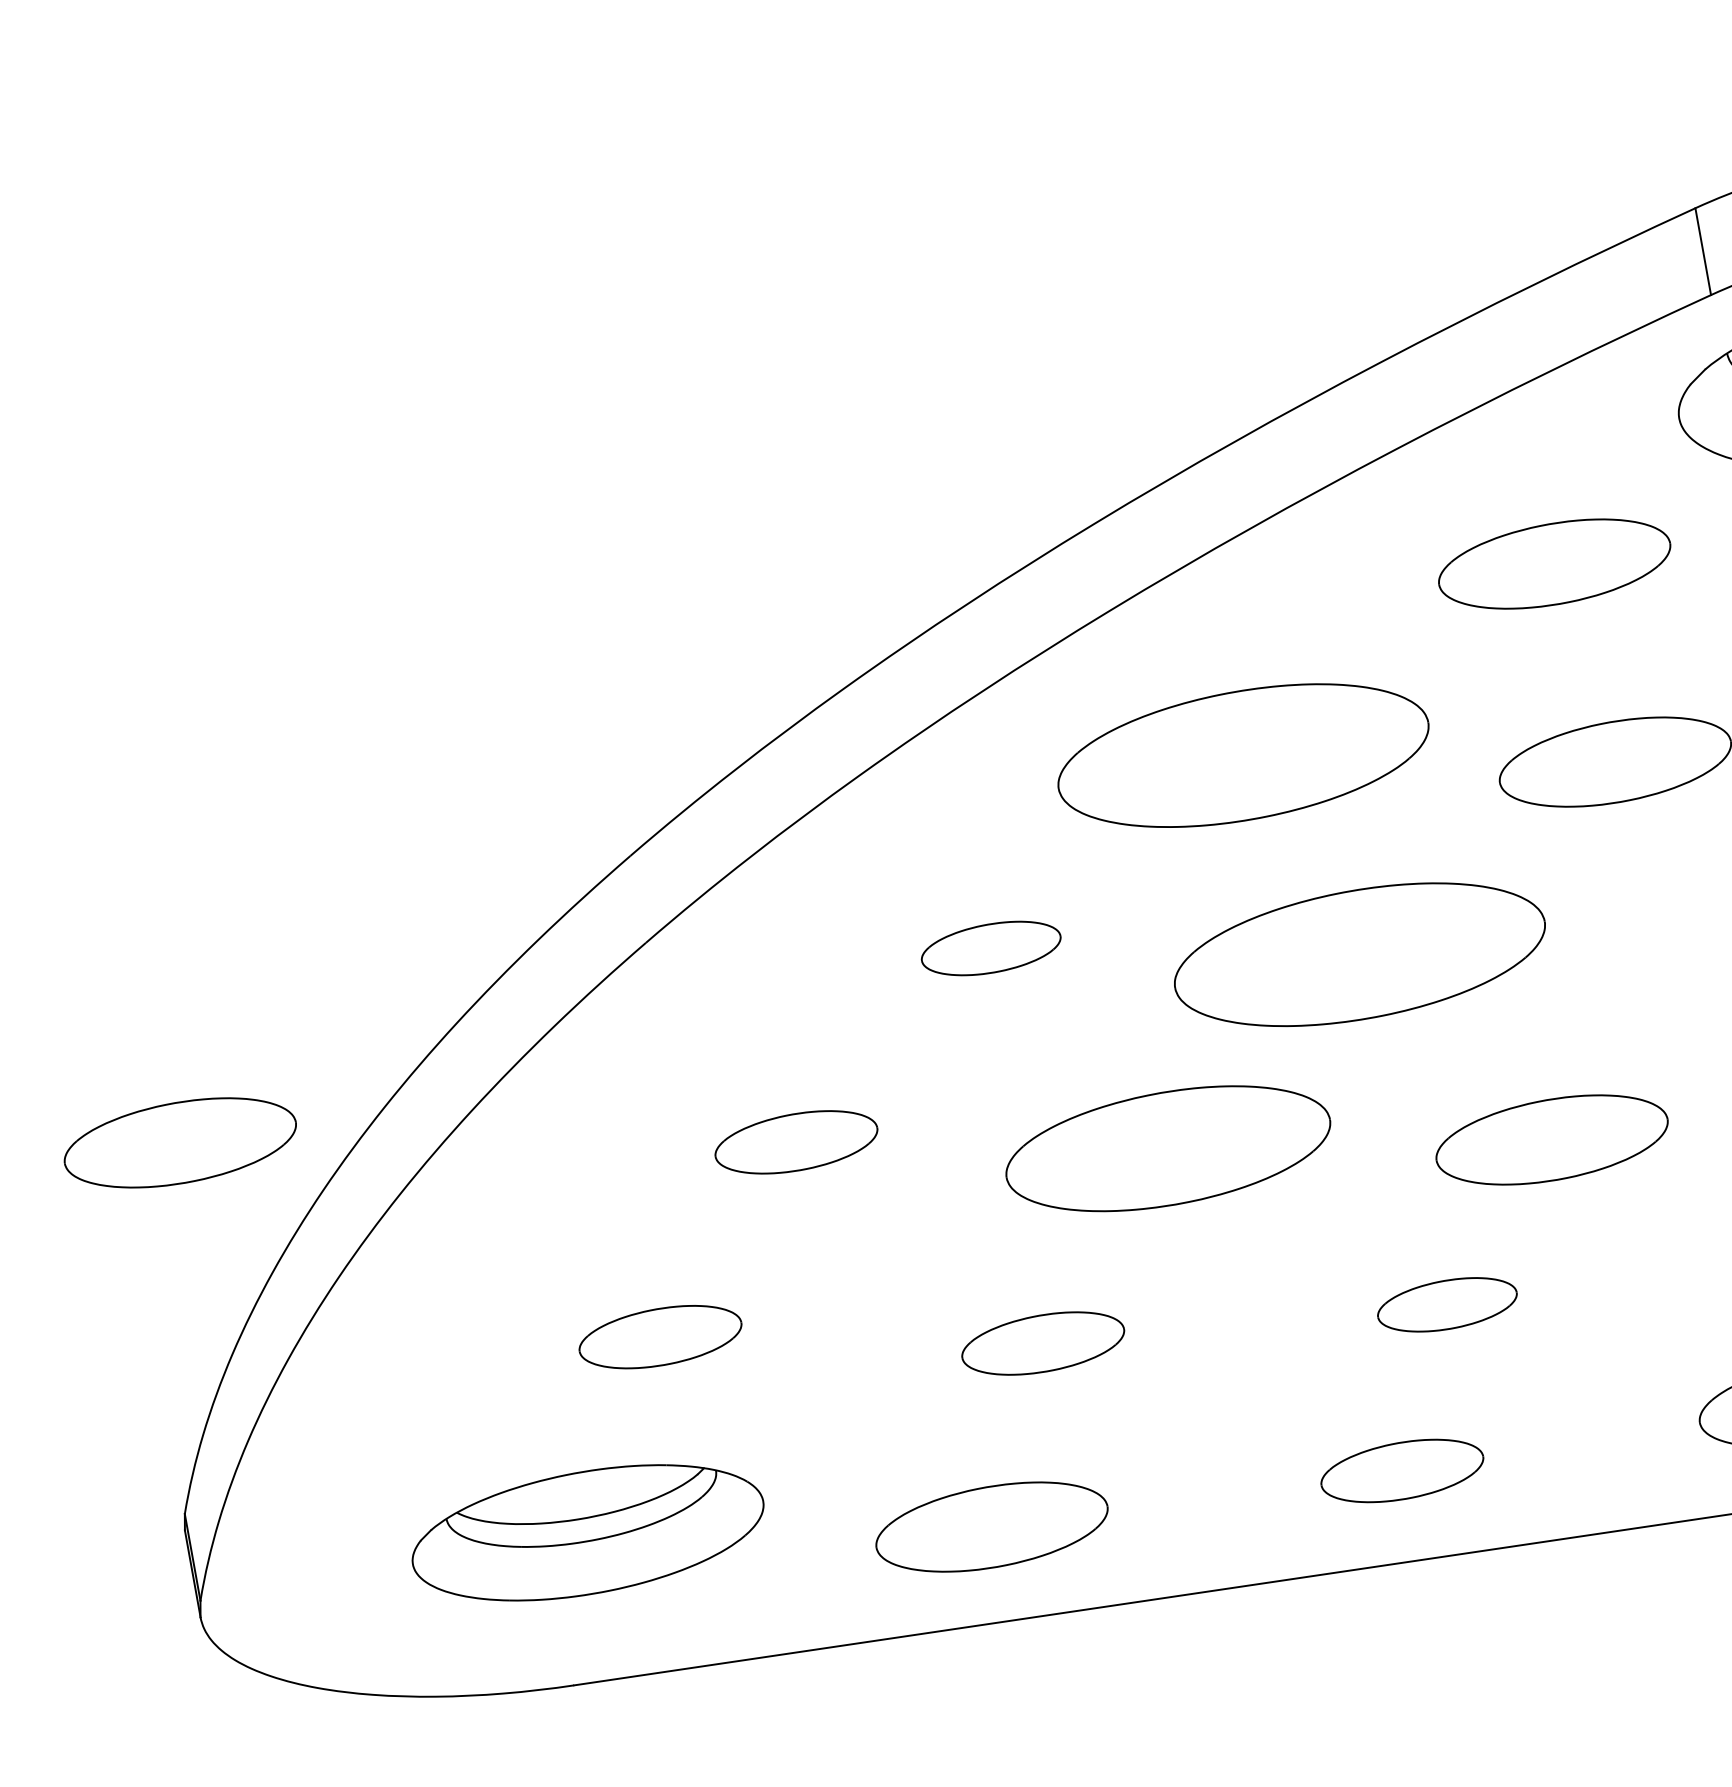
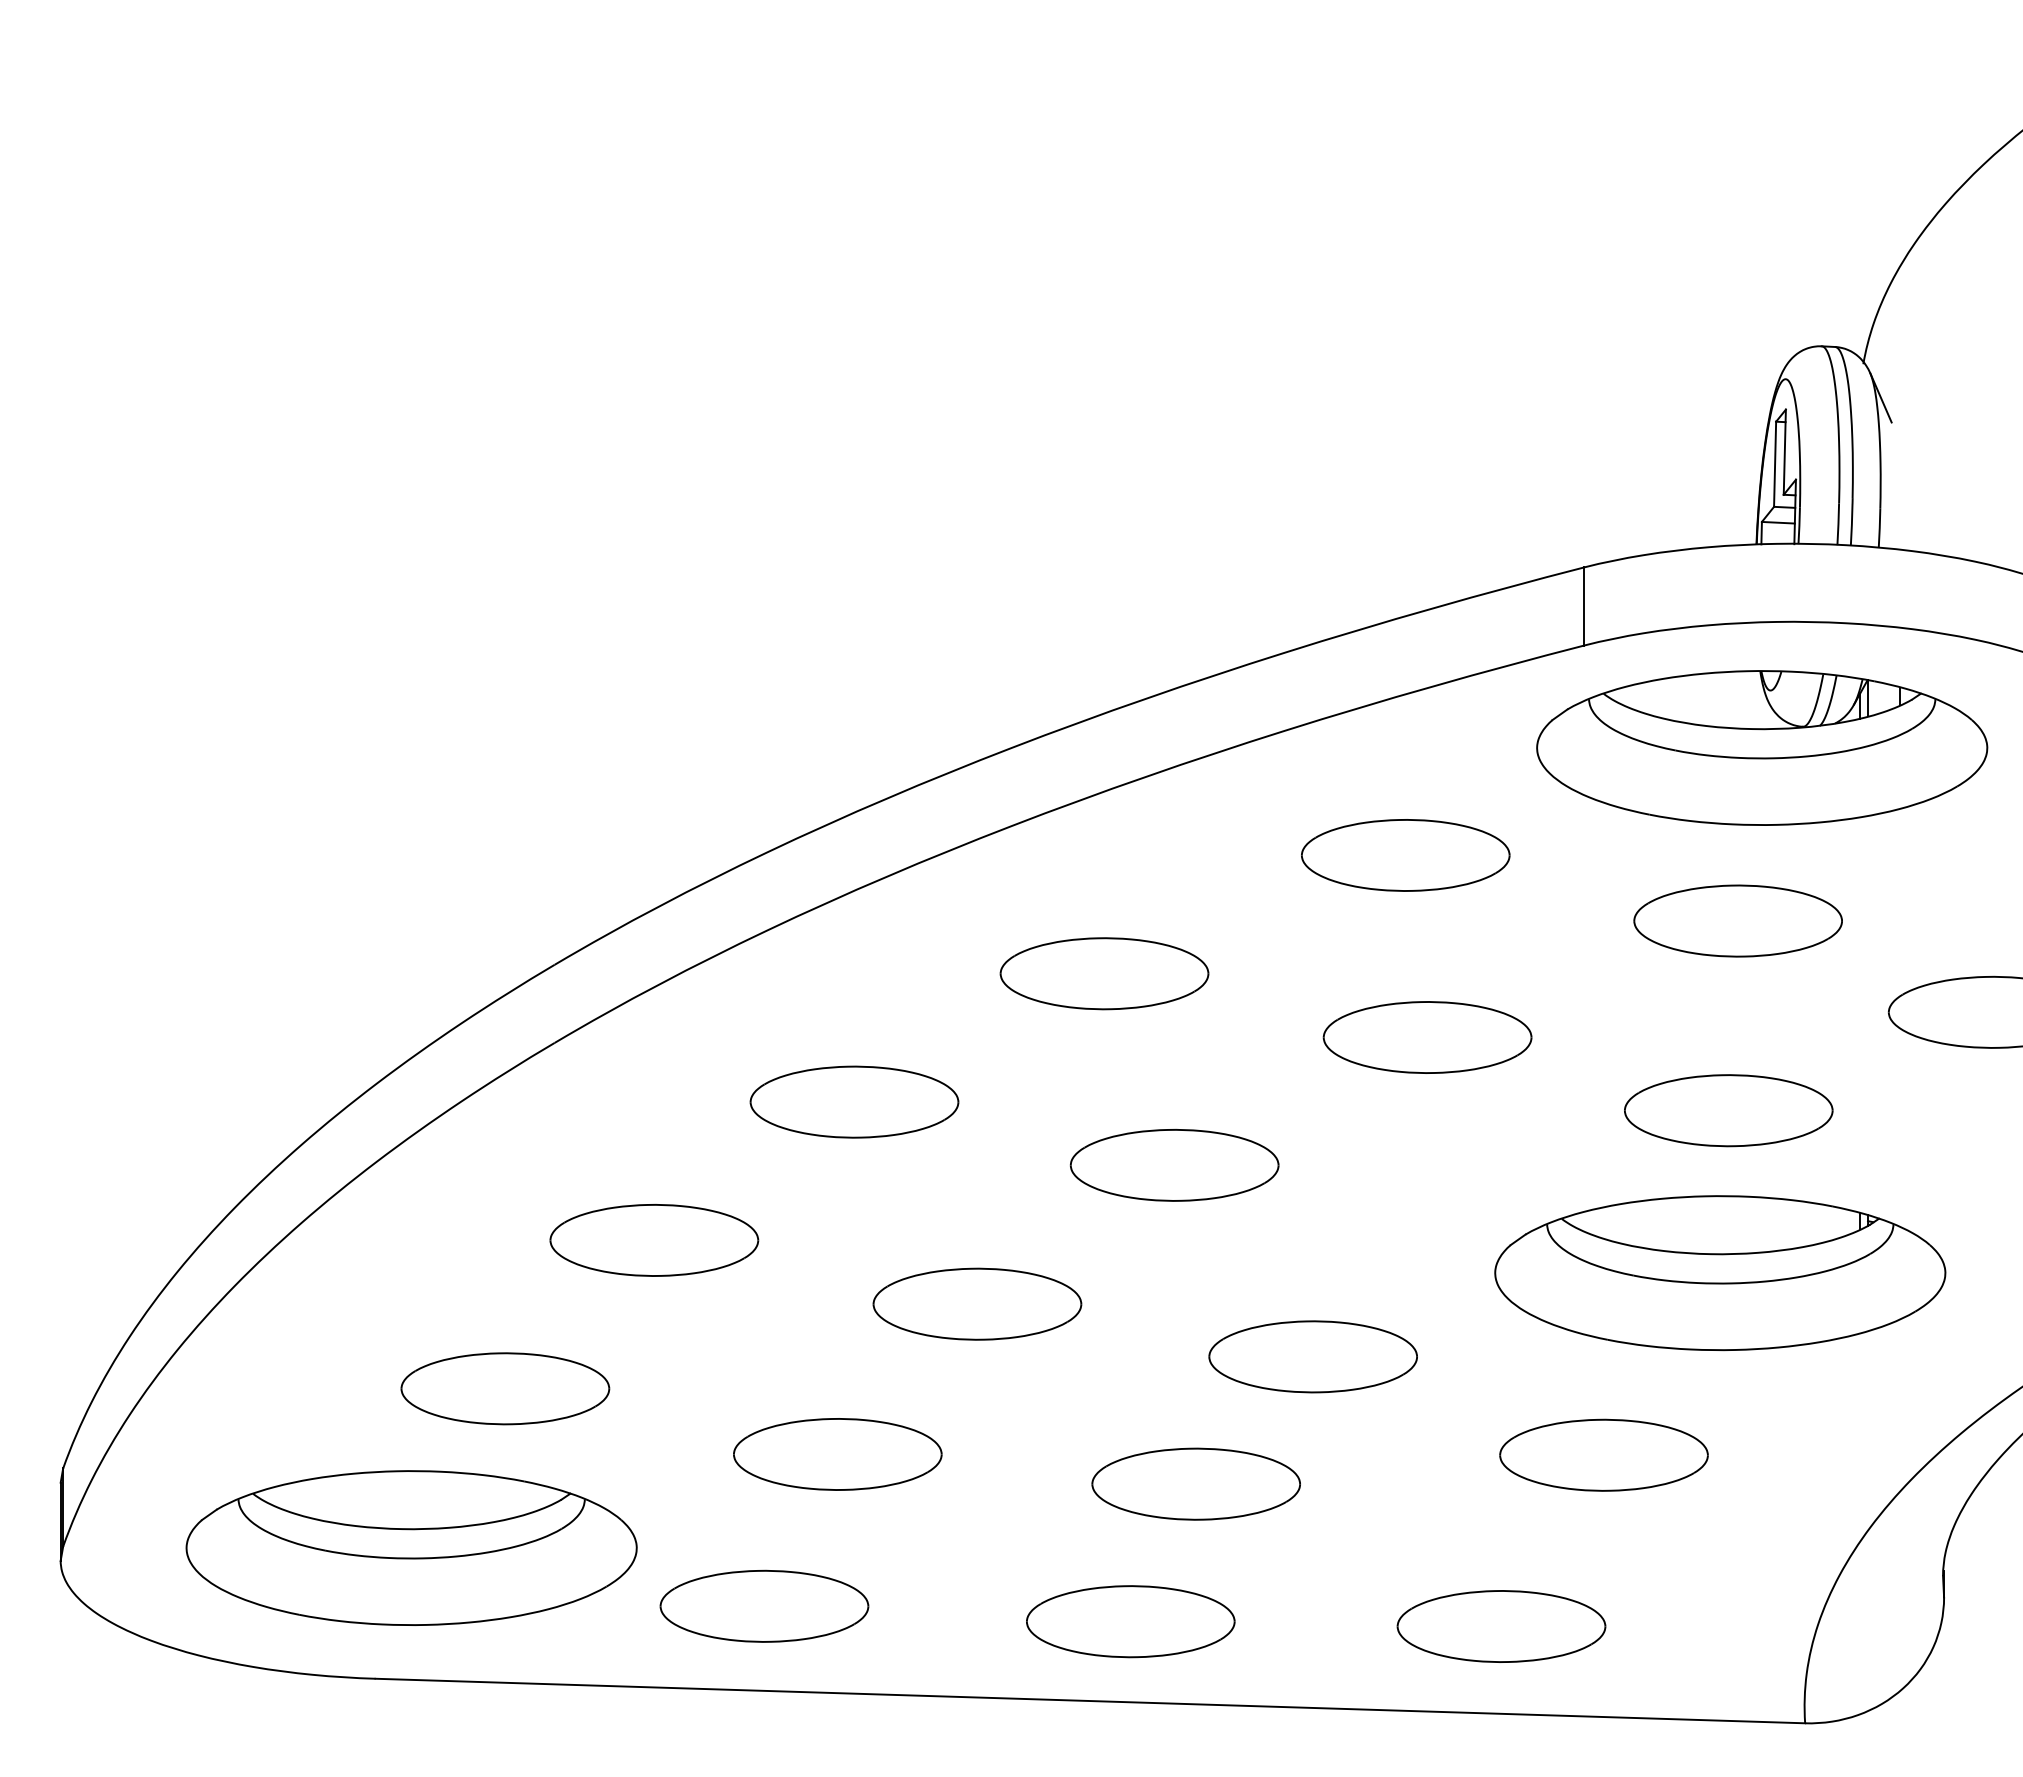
part: (1243, 755) -> (1104, 973), size x0.62
part: (991, 947) -> (854, 1101), size x1.67
part: (1359, 954) -> (1174, 1165), size x0.62
part: (180, 1141) -> (117, 1143), removed
part: (796, 1142) -> (654, 1240), size x1.43
part: (1168, 1147) -> (977, 1303), size x0.71
part: (1446, 1304) -> (1195, 1483), size x1.67
part: (660, 1336) -> (505, 1388), size x1.43
part: (1042, 1343) -> (837, 1454), size x1.43
part: (1401, 1470) -> (1130, 1621), size x1.43
part: (587, 1532) -> (411, 1547), size x1.43

